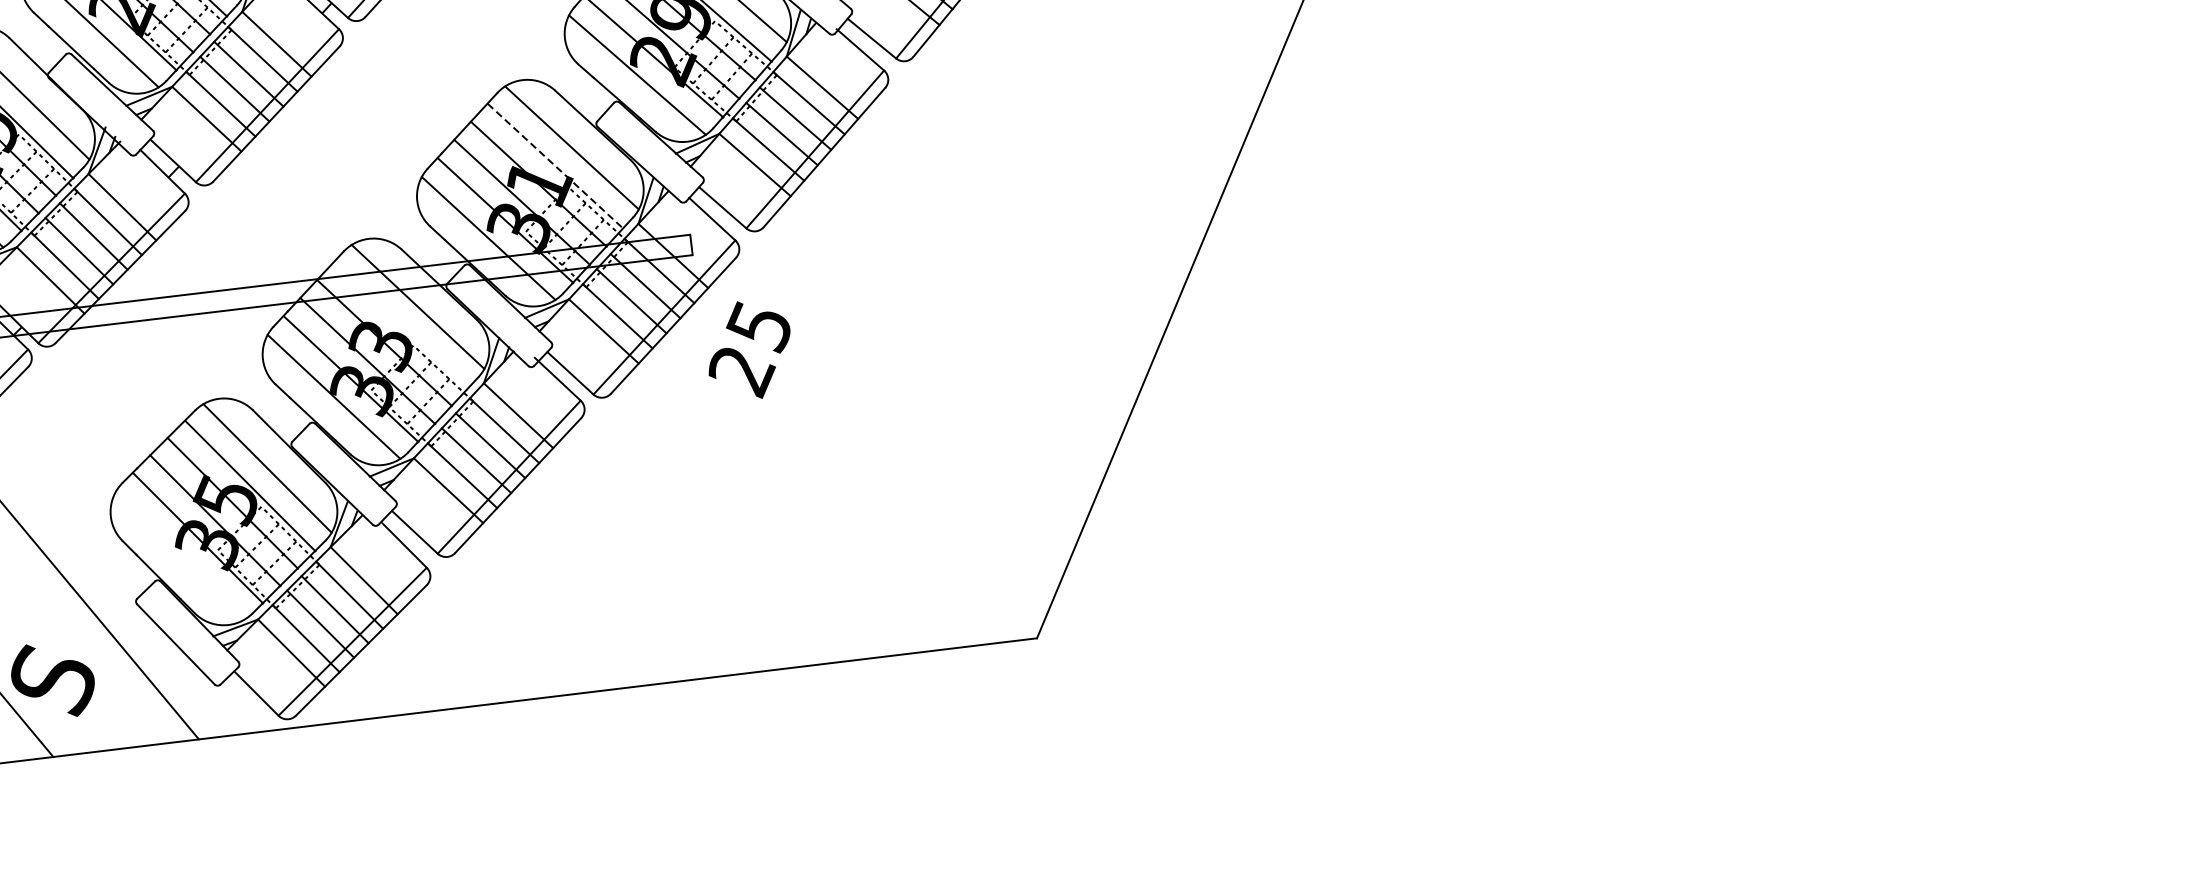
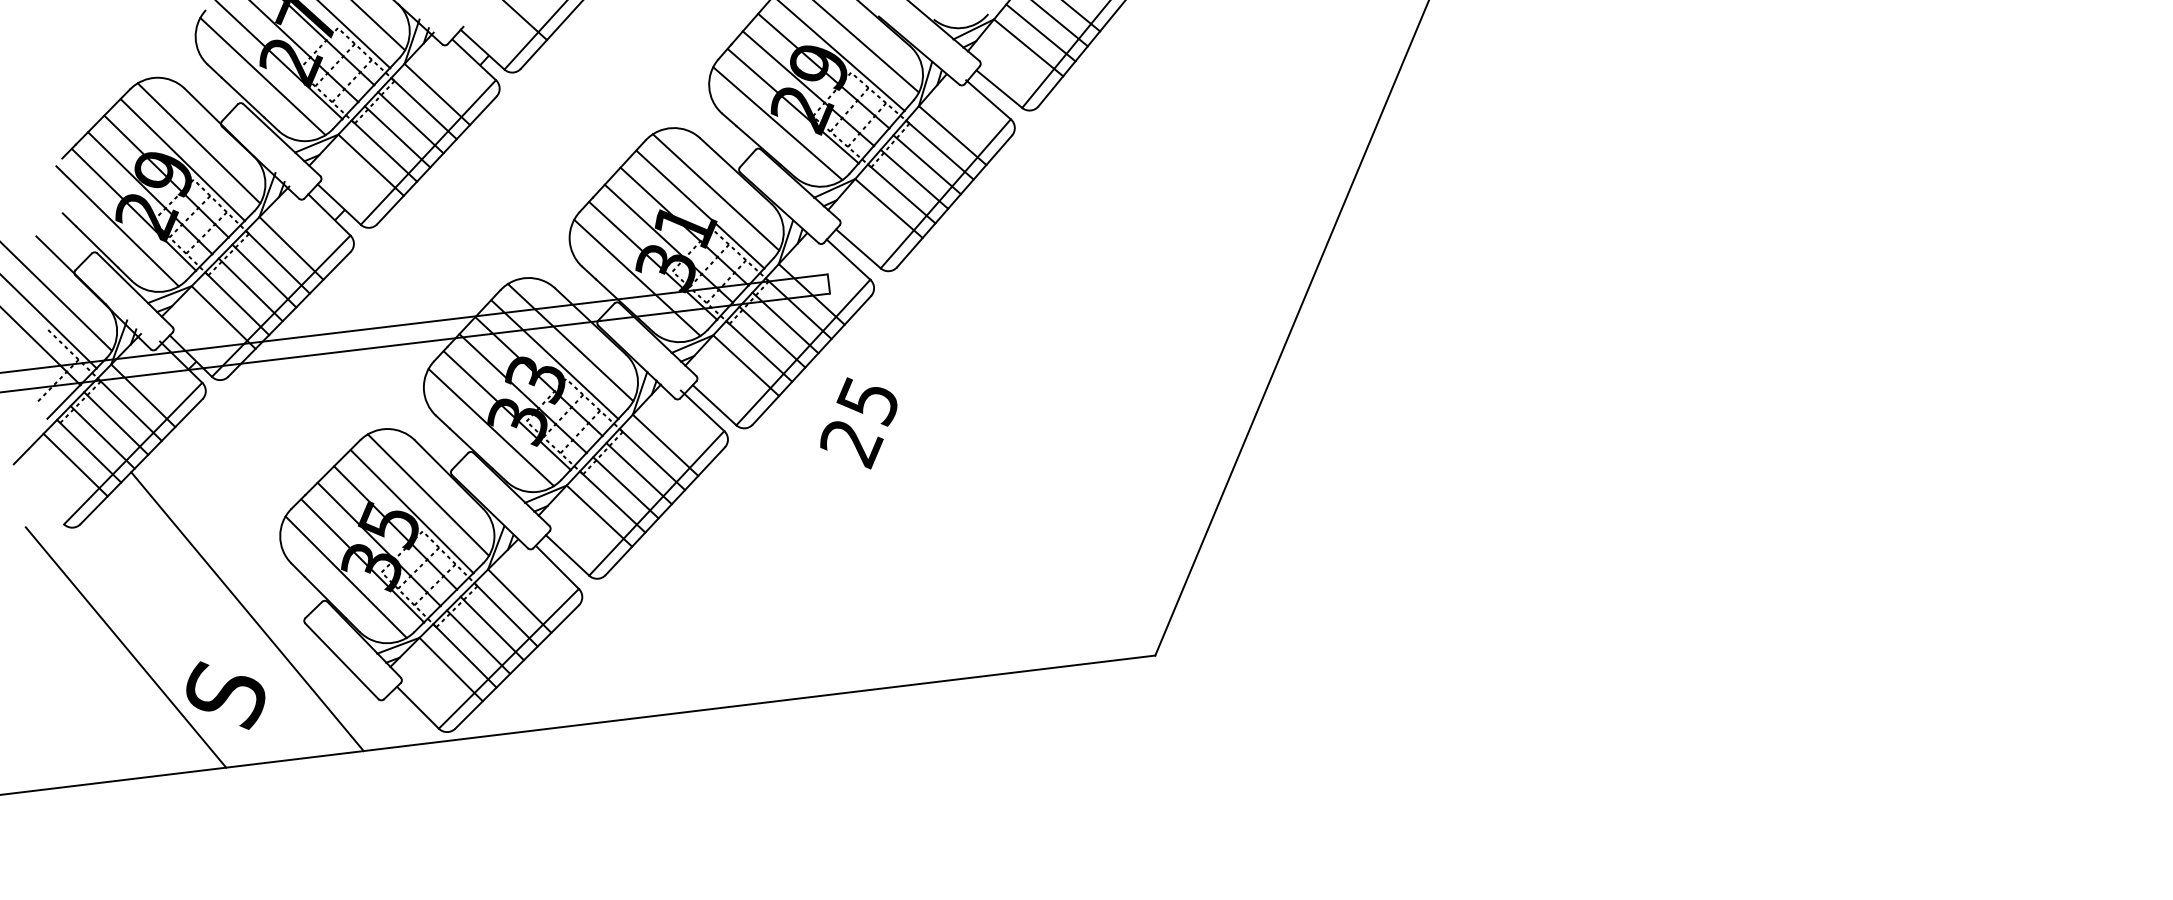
line: (555, 167) -> (700, 210), dashed -> solid
line: (400, 324) -> (554, 359), added
text: (749, 350) -> (858, 423), moved
line: (179, 554) -> (345, 576), added

